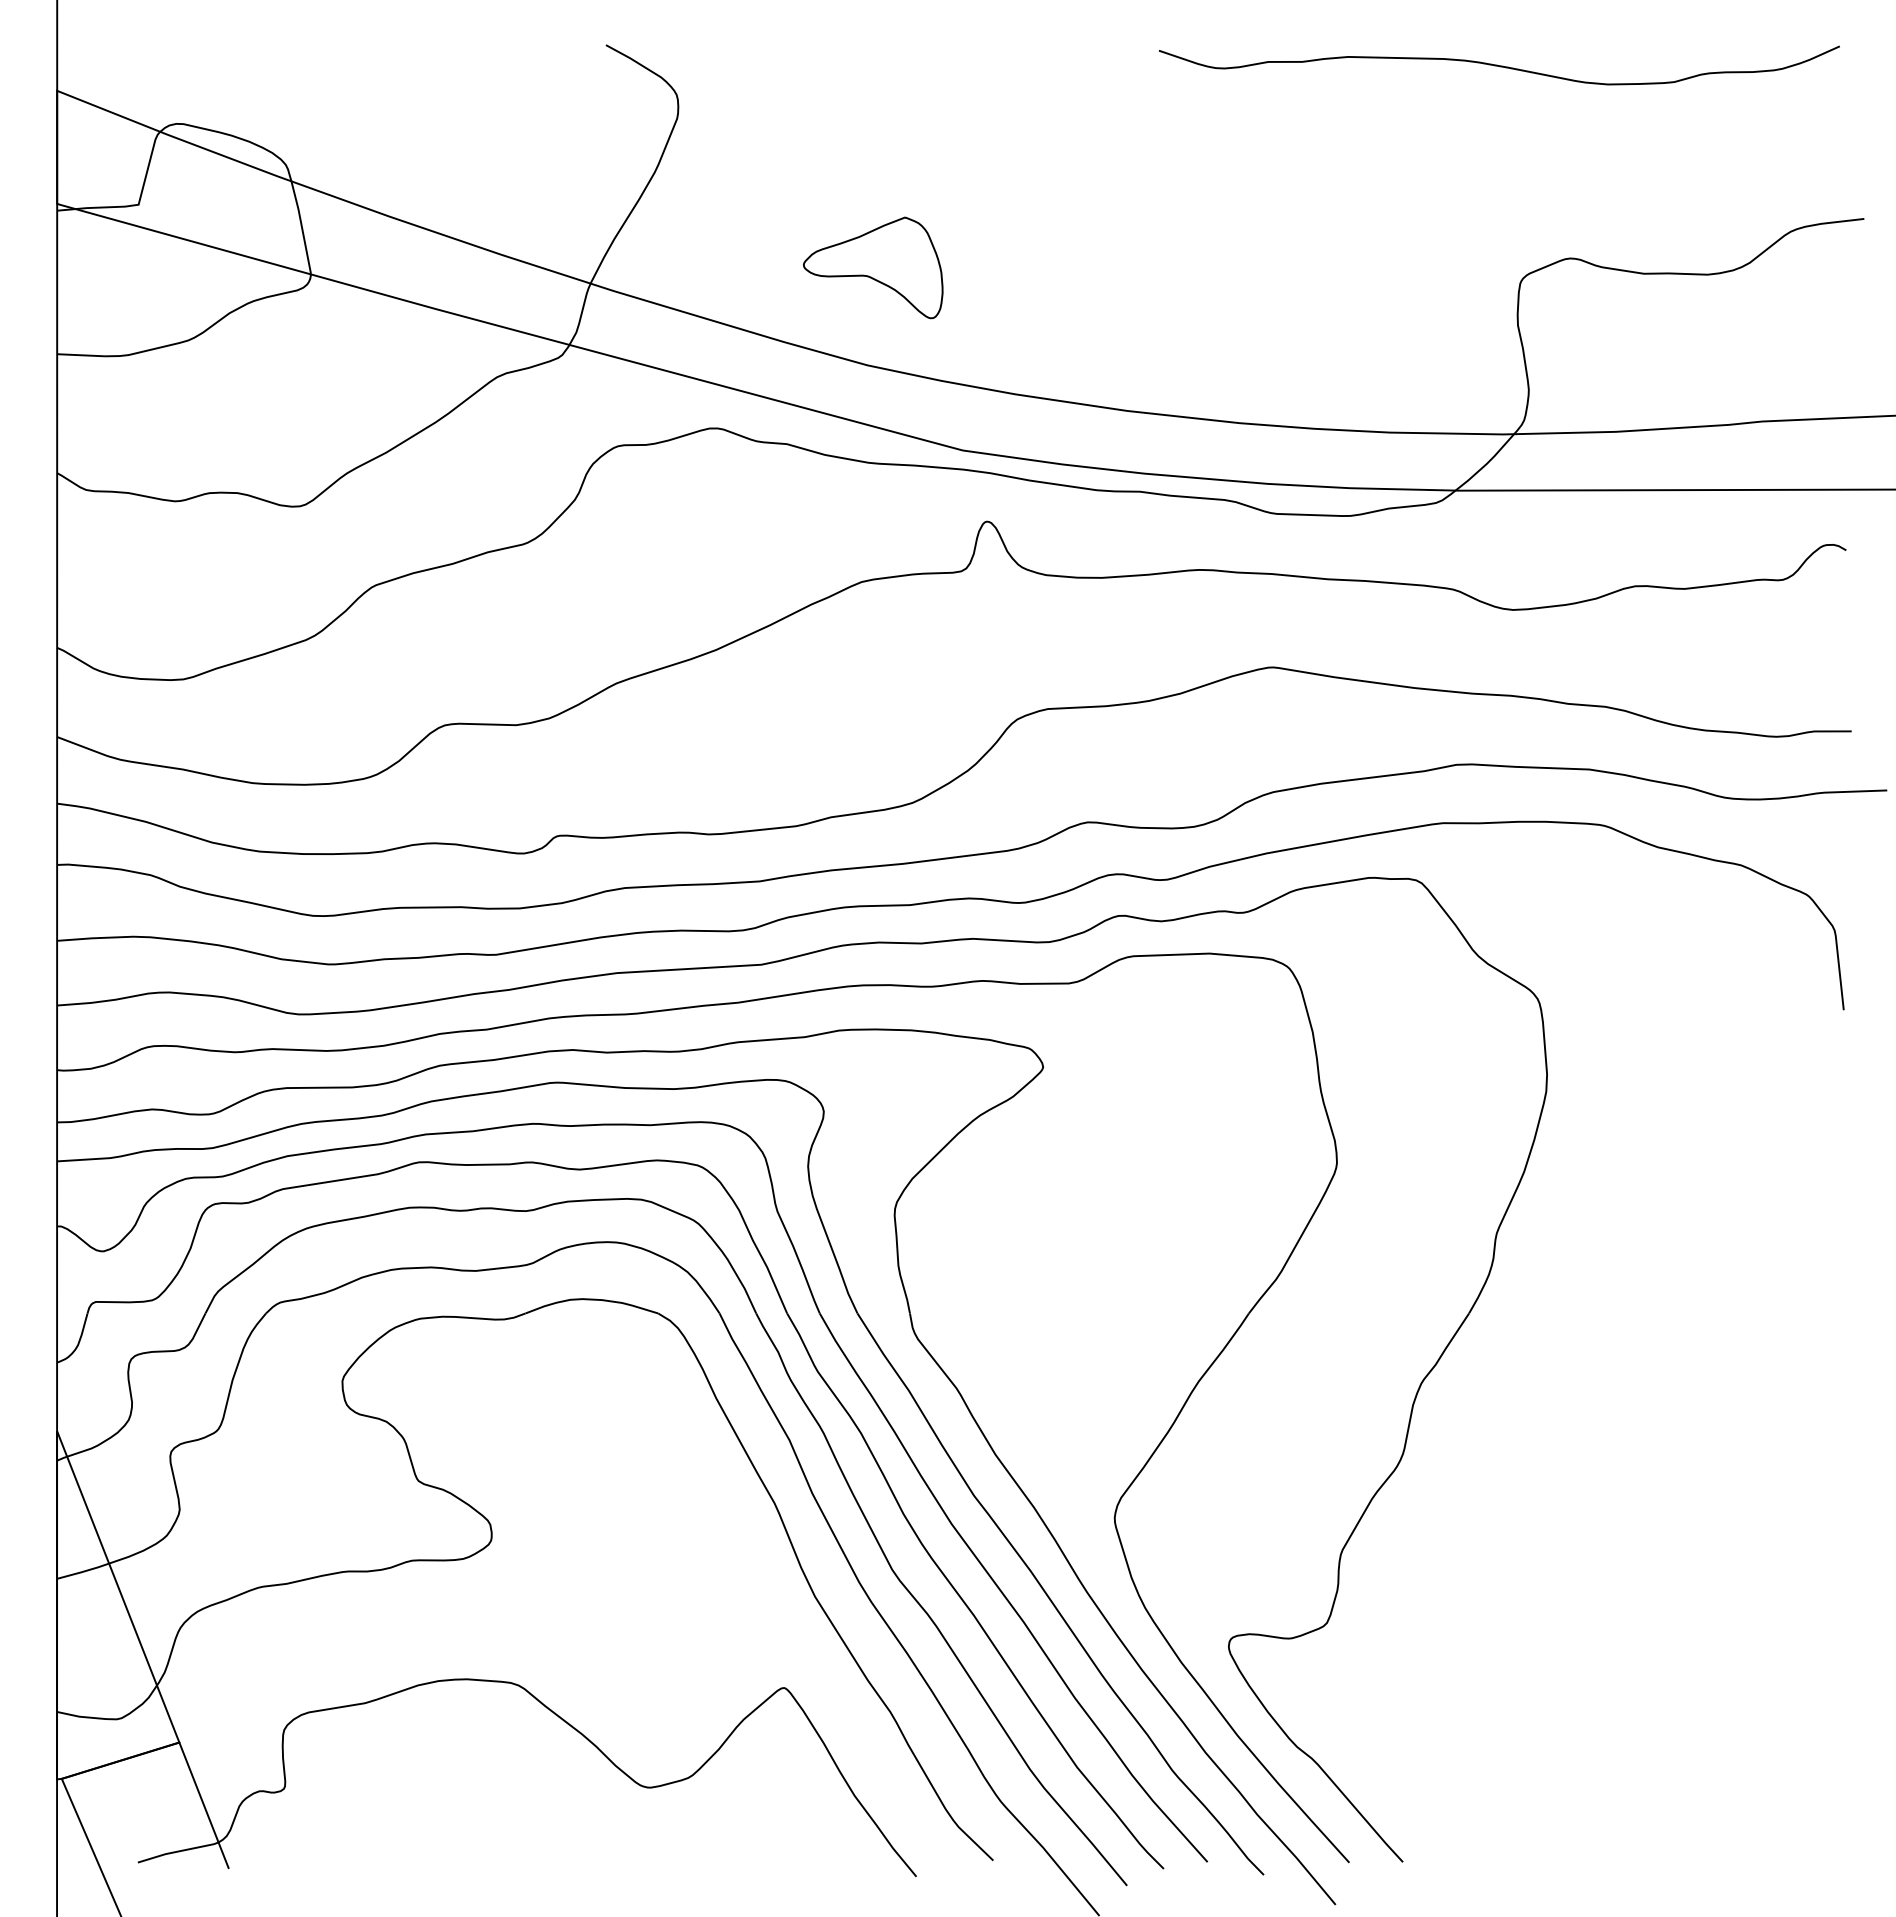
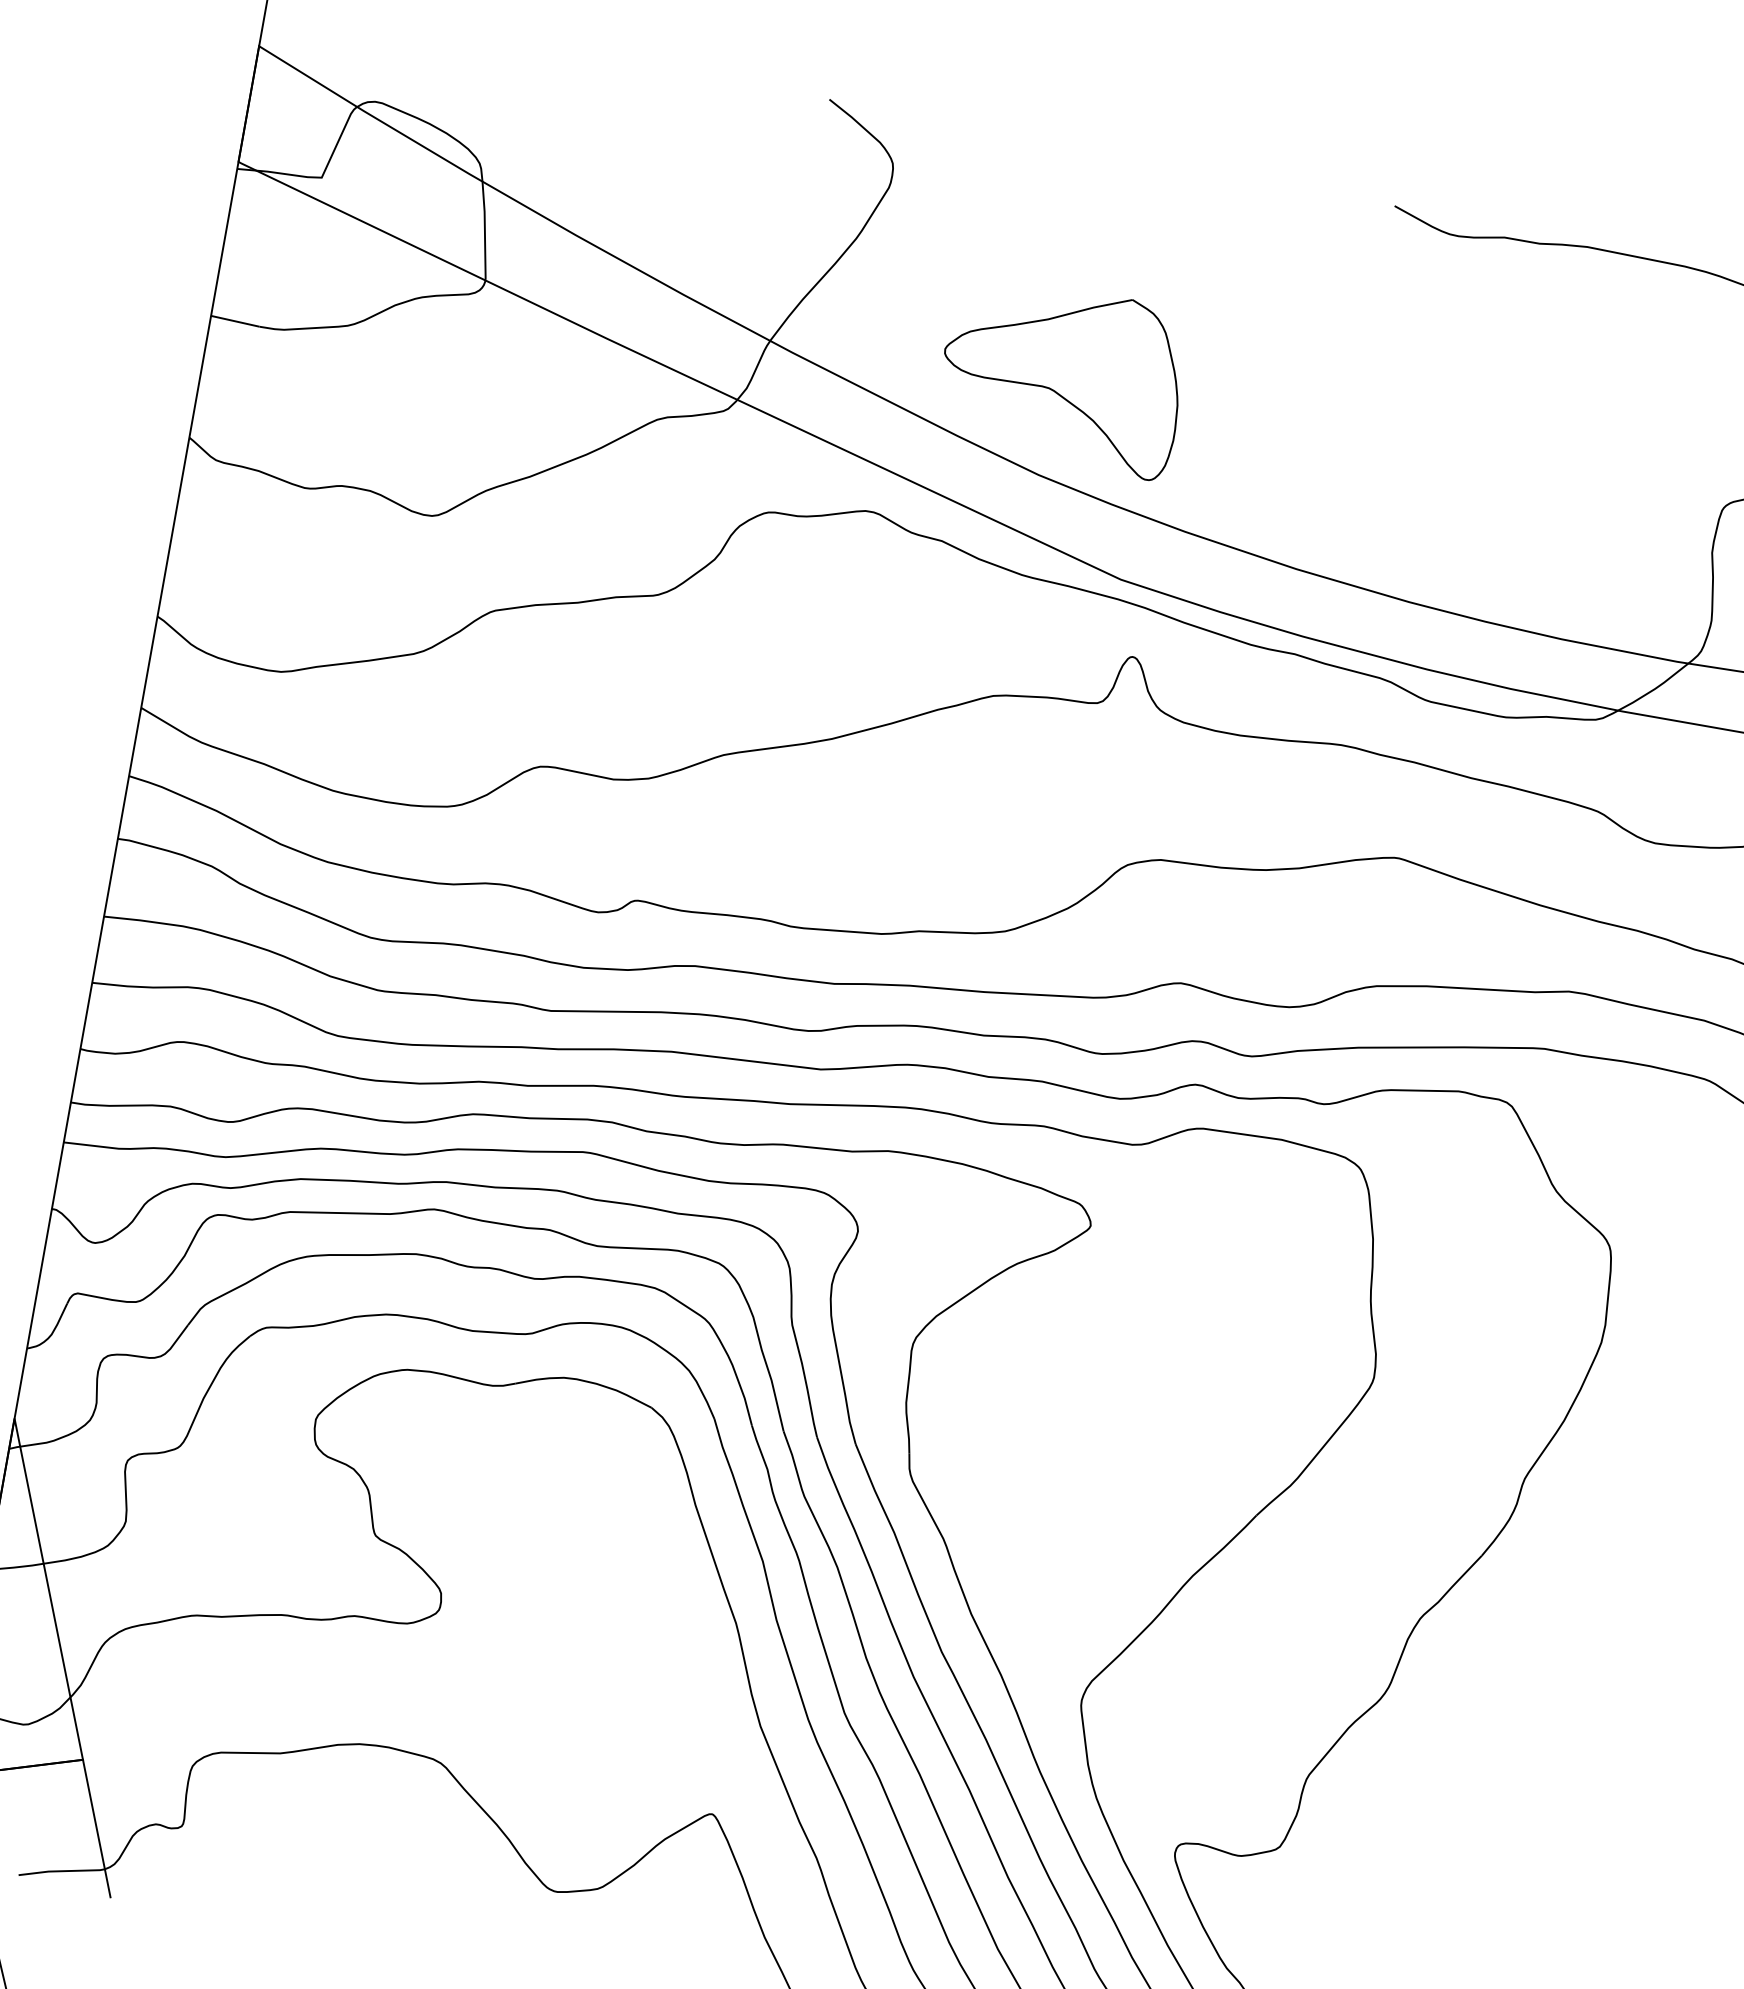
part: (872, 267) -> (1061, 375), size x1.67

